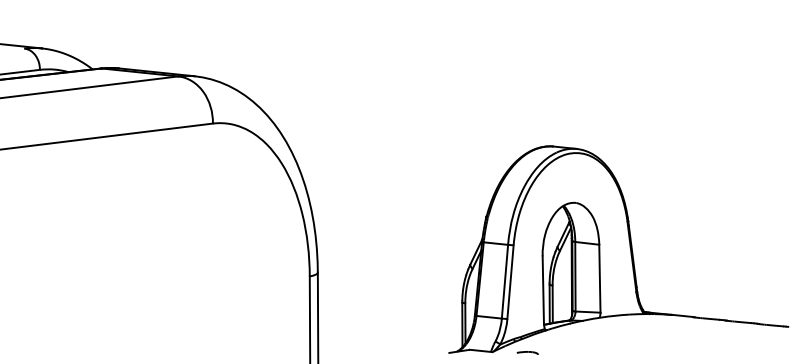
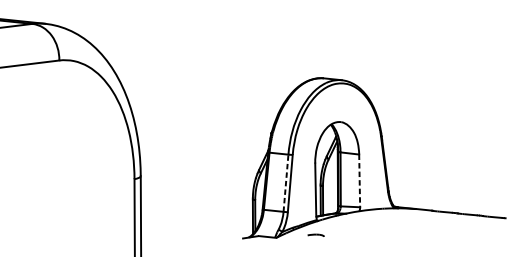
line: (599, 278) -> (359, 180), solid -> dashed
line: (504, 281) -> (285, 183), solid -> dashed
line: (527, 352) -> (315, 235), moved

